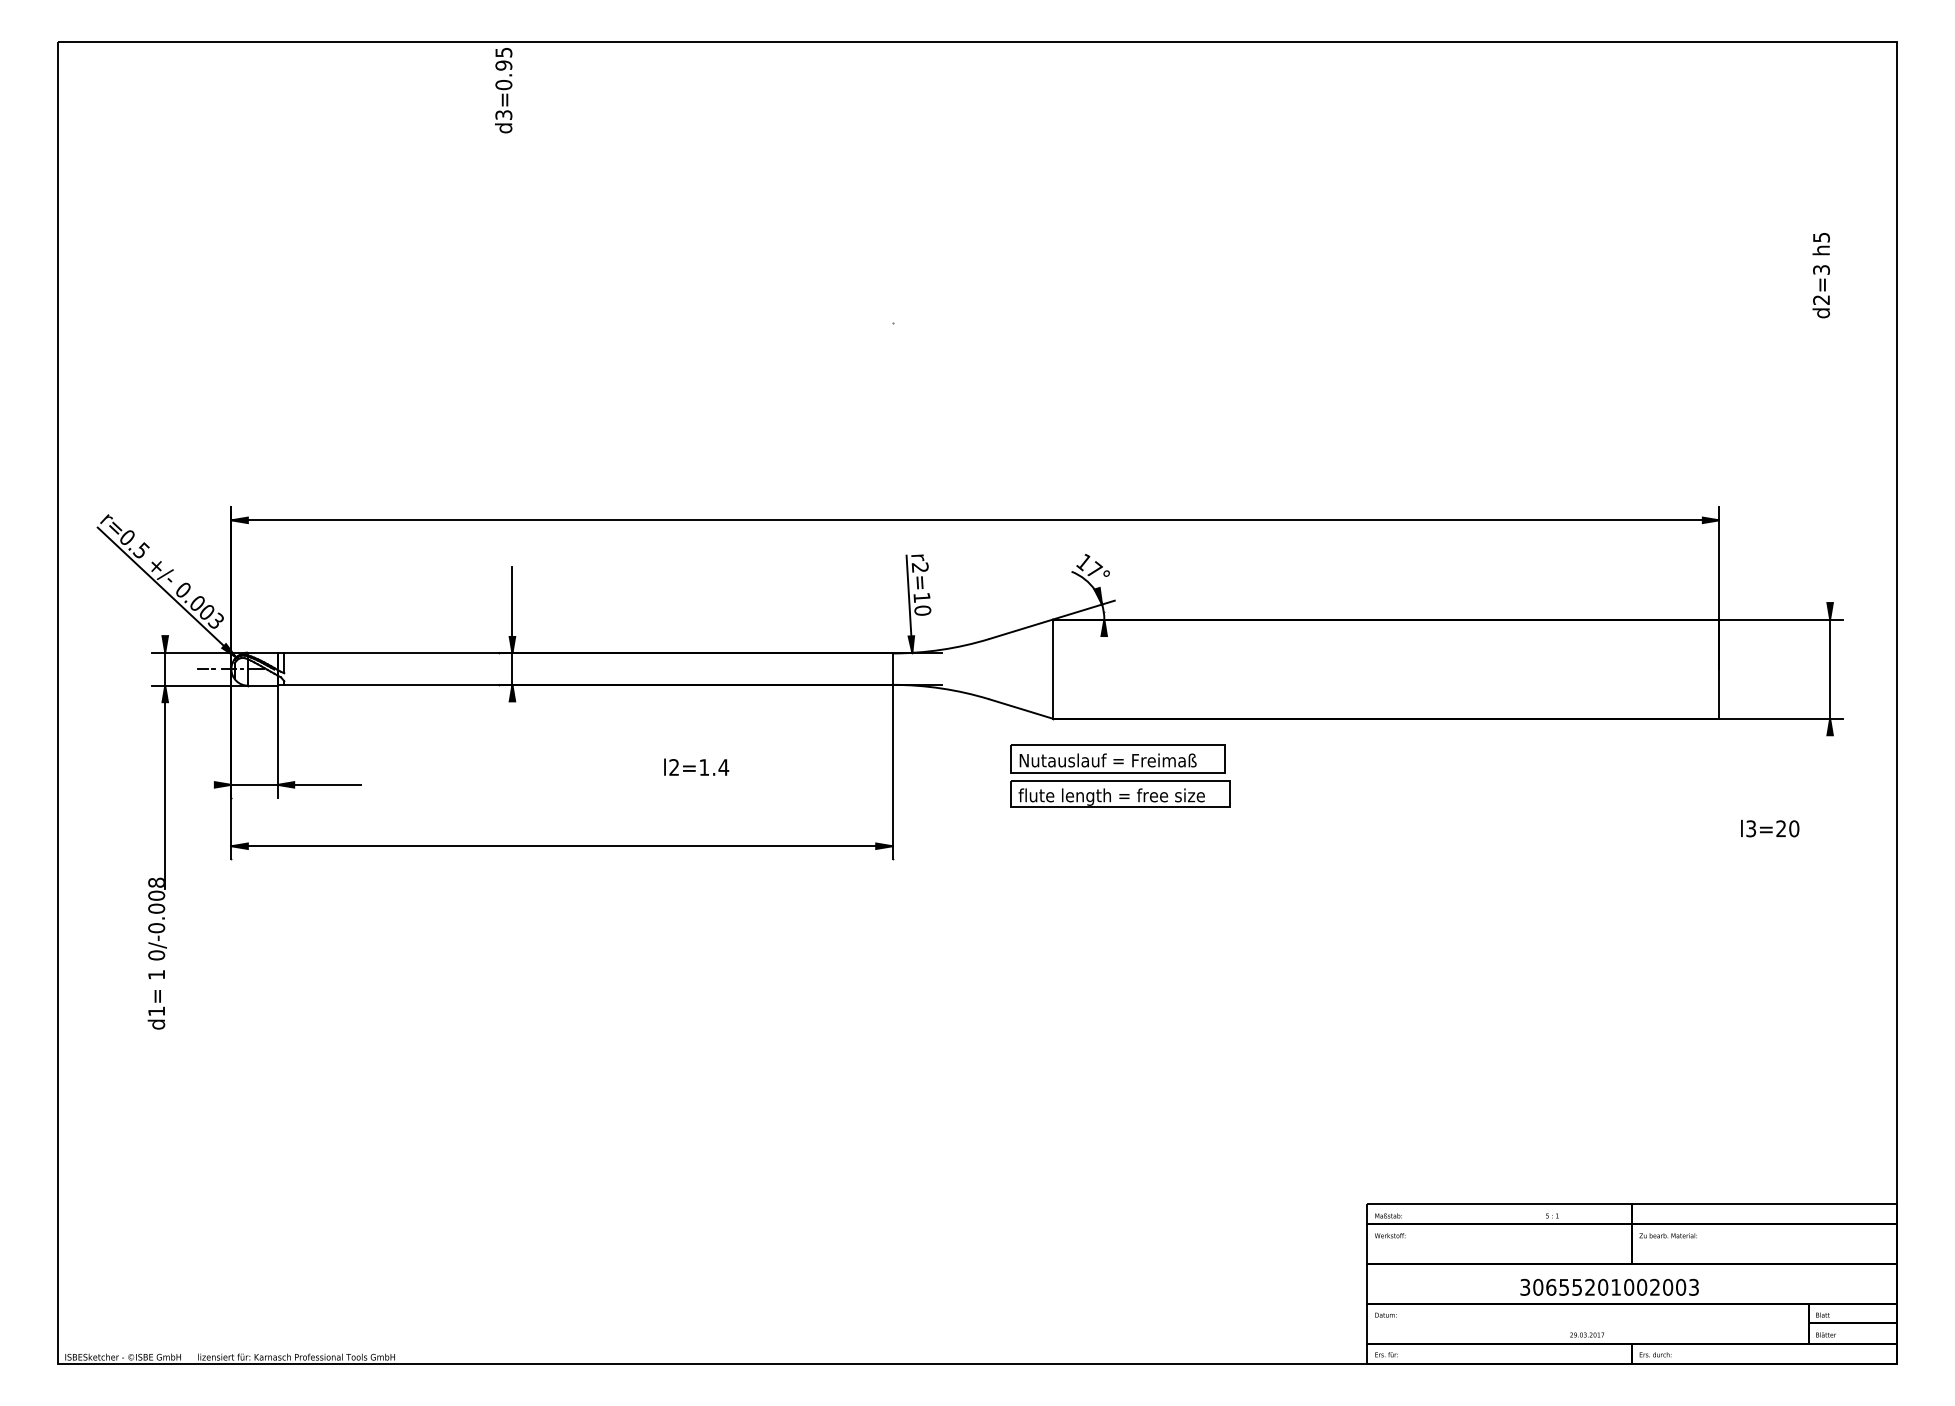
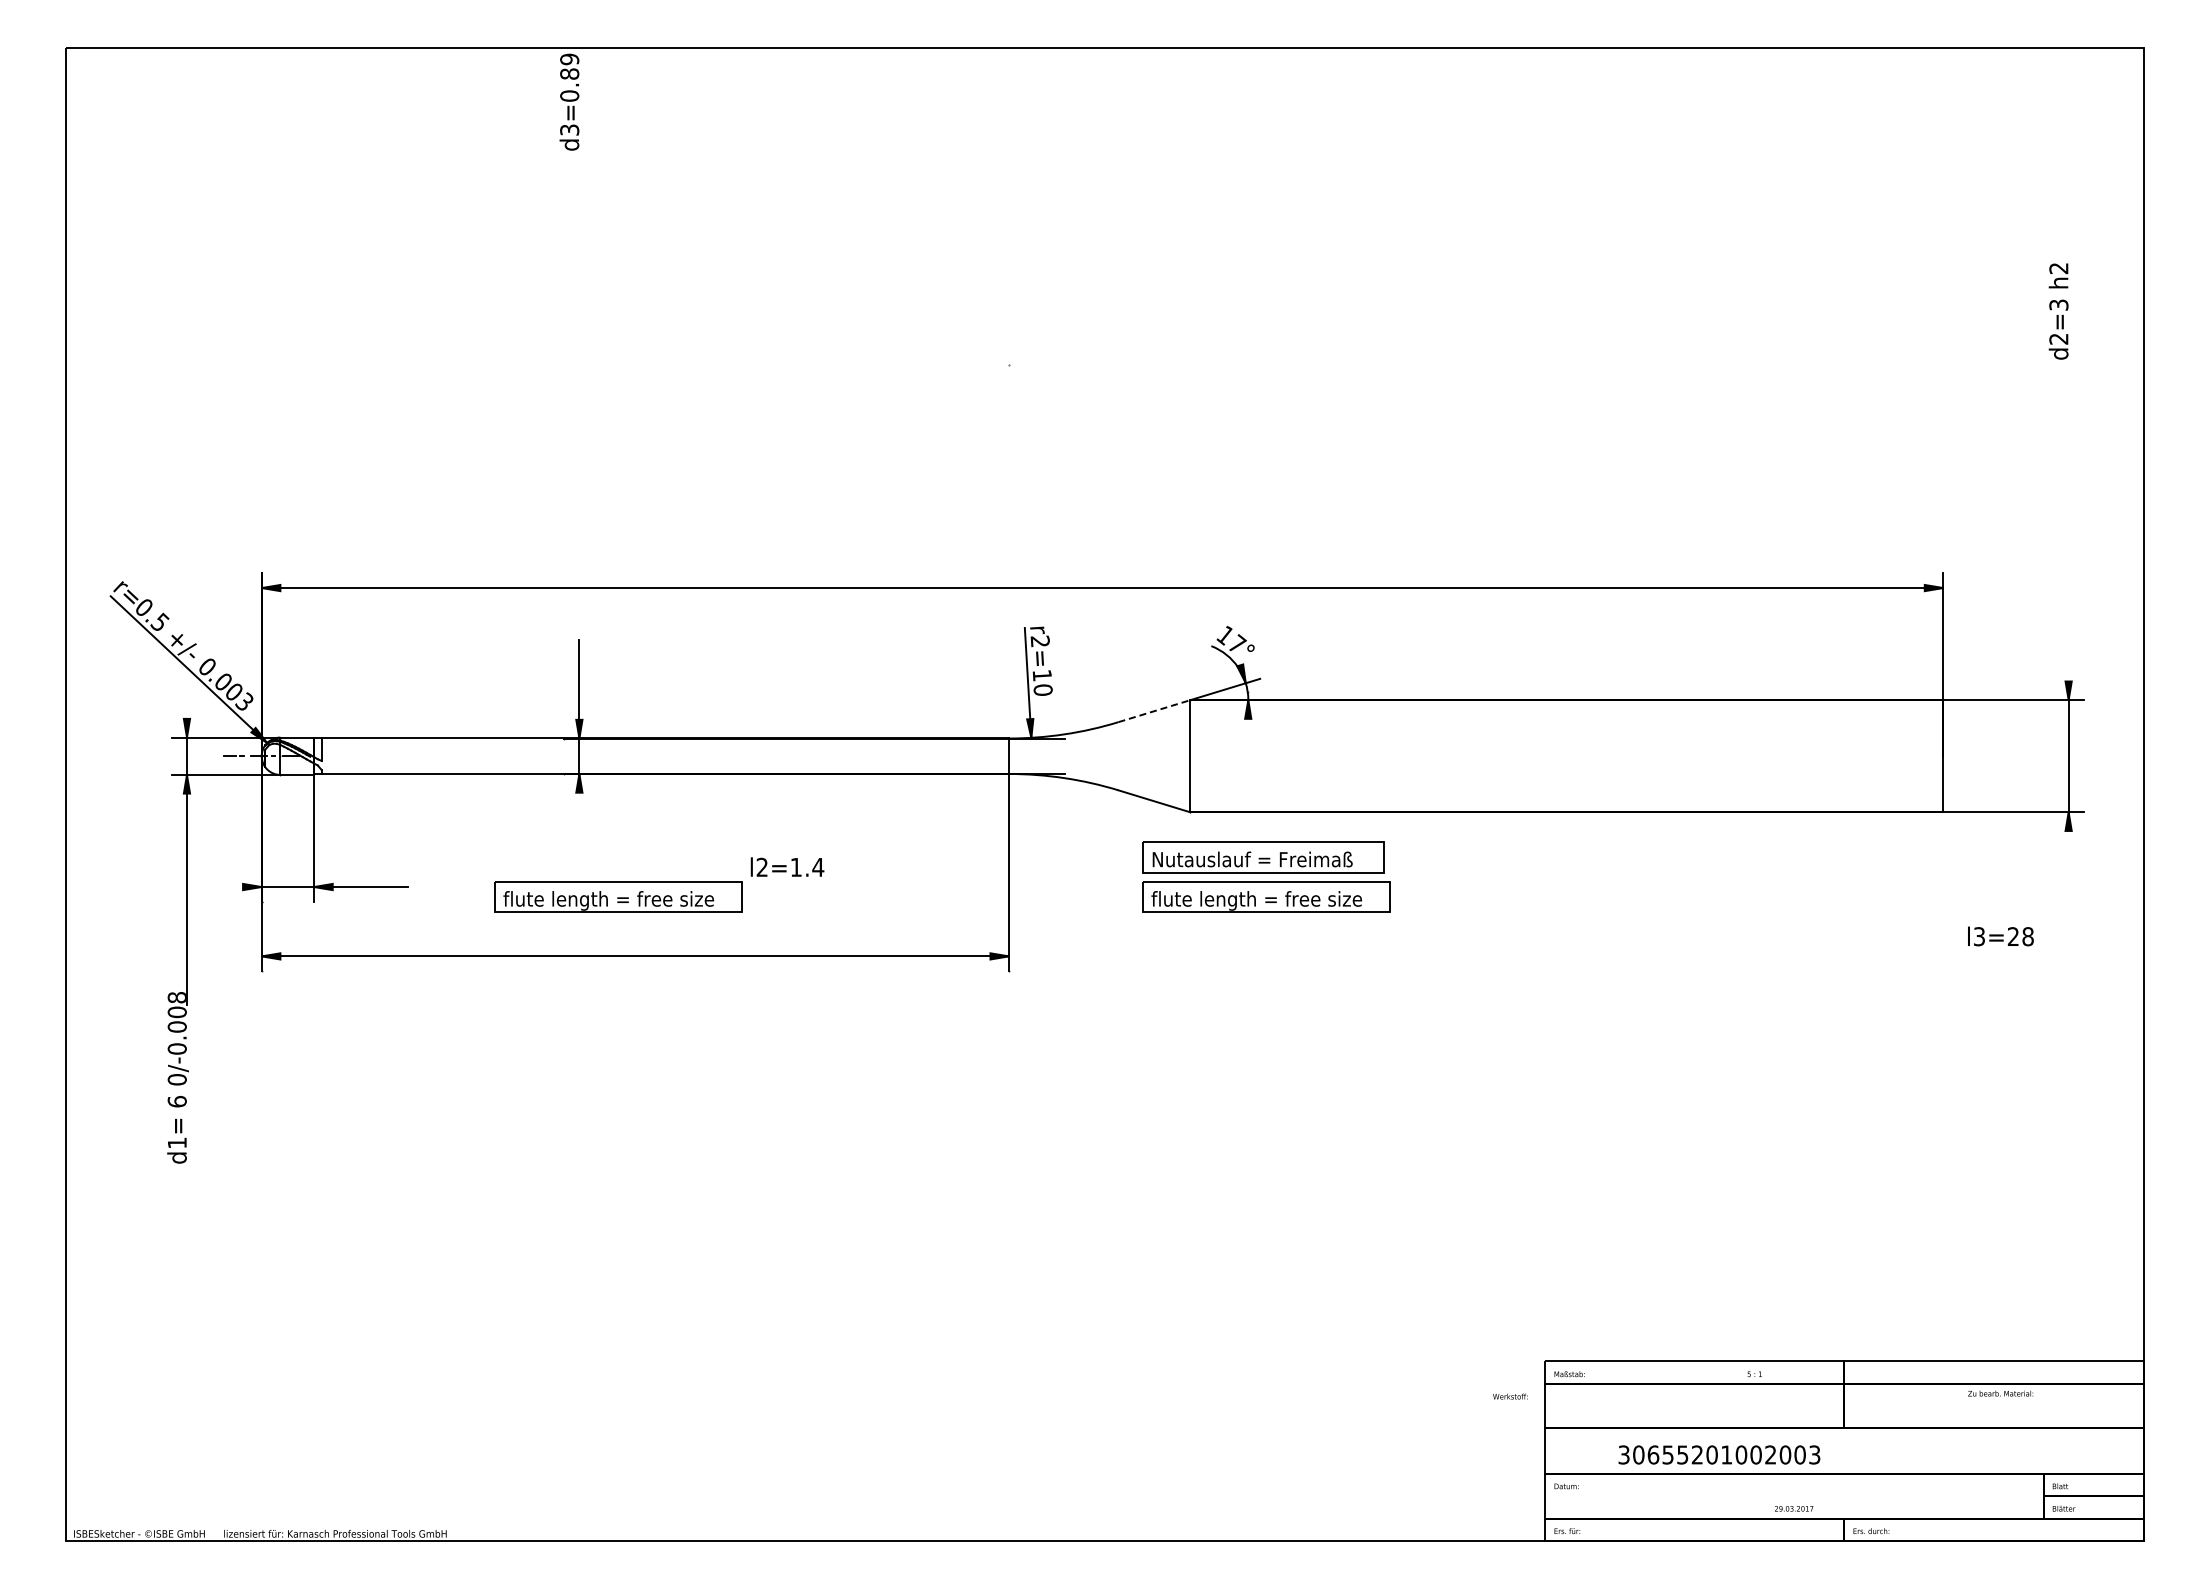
text: (503, 58) -> (569, 66), d3=0.95 -> d3=0.89
text: (1821, 237) -> (2058, 268), h5 -> h2
line: (1021, 629) -> (1154, 711), solid -> dashed
part: (547, 793) -> (618, 896), added
text: (1793, 828) -> (2027, 936), l3=20 -> l3=28
text: (155, 974) -> (176, 1101), 1 -> 6
text: (1390, 1235) -> (1510, 1396), moved
text: (1668, 1235) -> (2000, 1393), moved
text: (1609, 1286) -> (1719, 1454), moved

